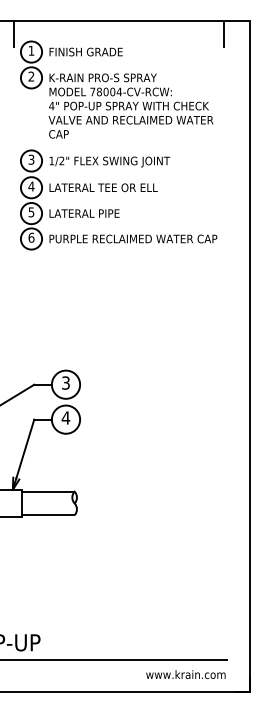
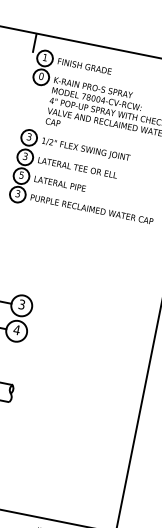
text: (31, 76) -> (41, 76), 2 -> 0
text: (31, 186) -> (25, 156), 4 -> 3
text: (31, 237) -> (18, 193), 6 -> 3

